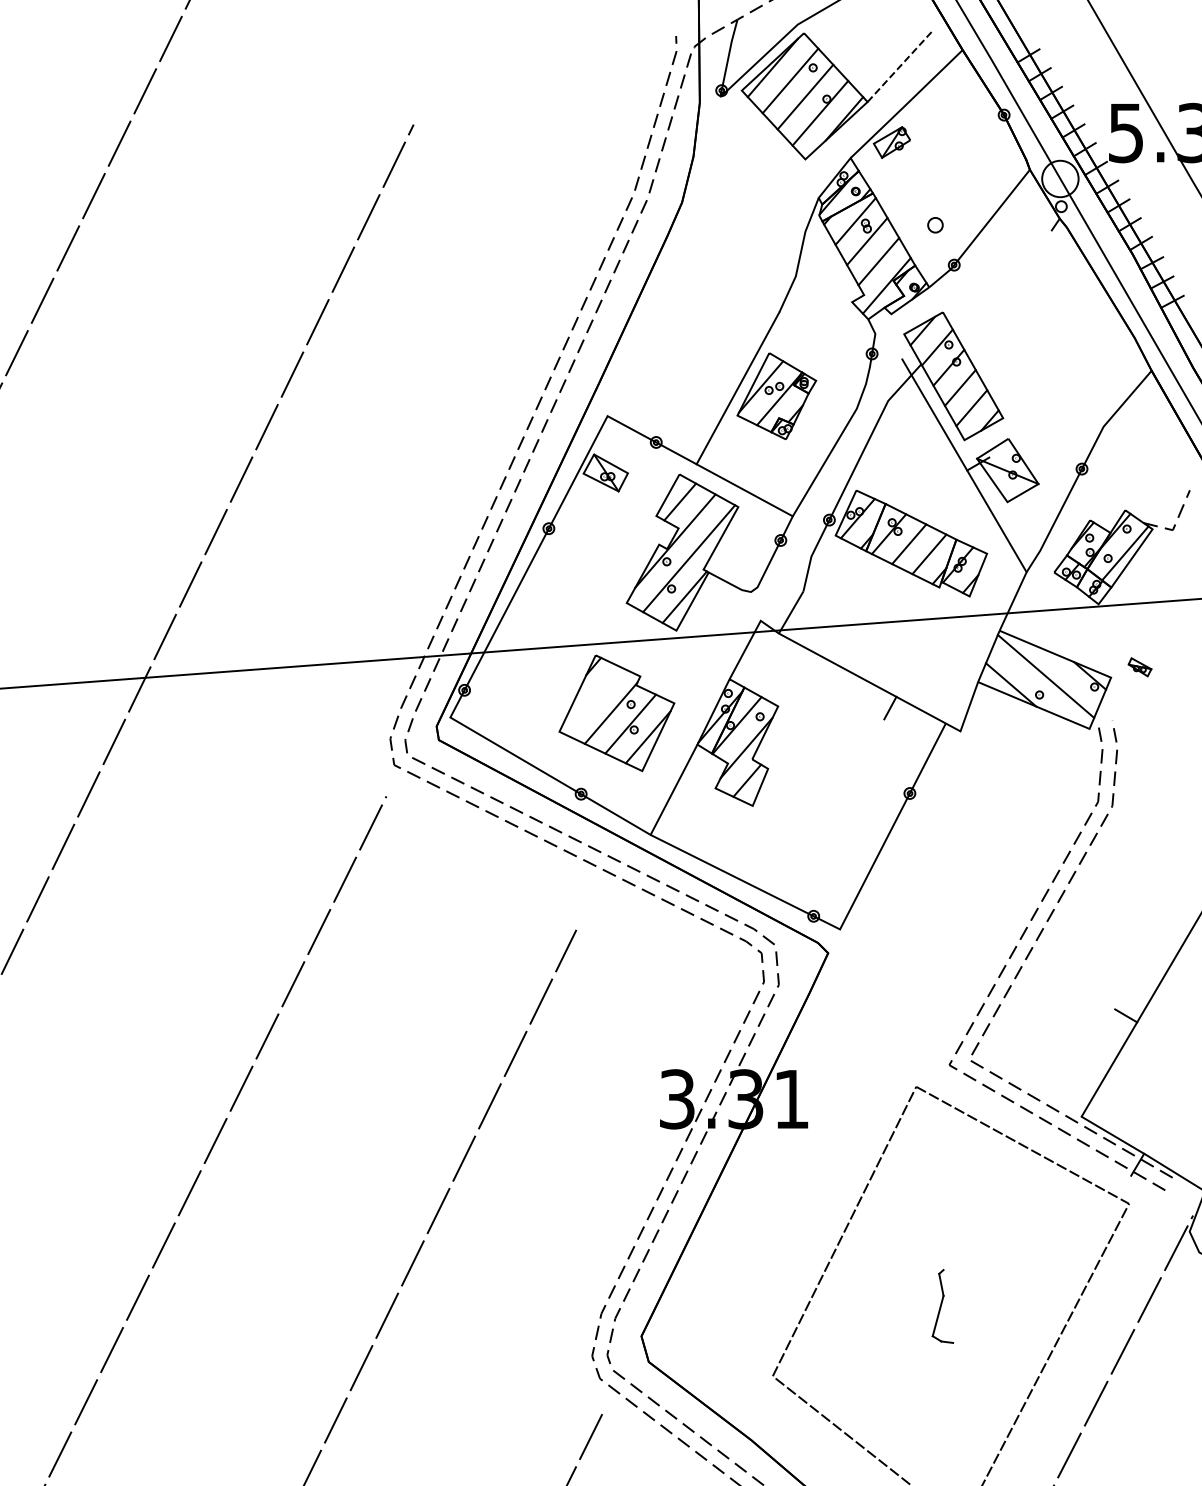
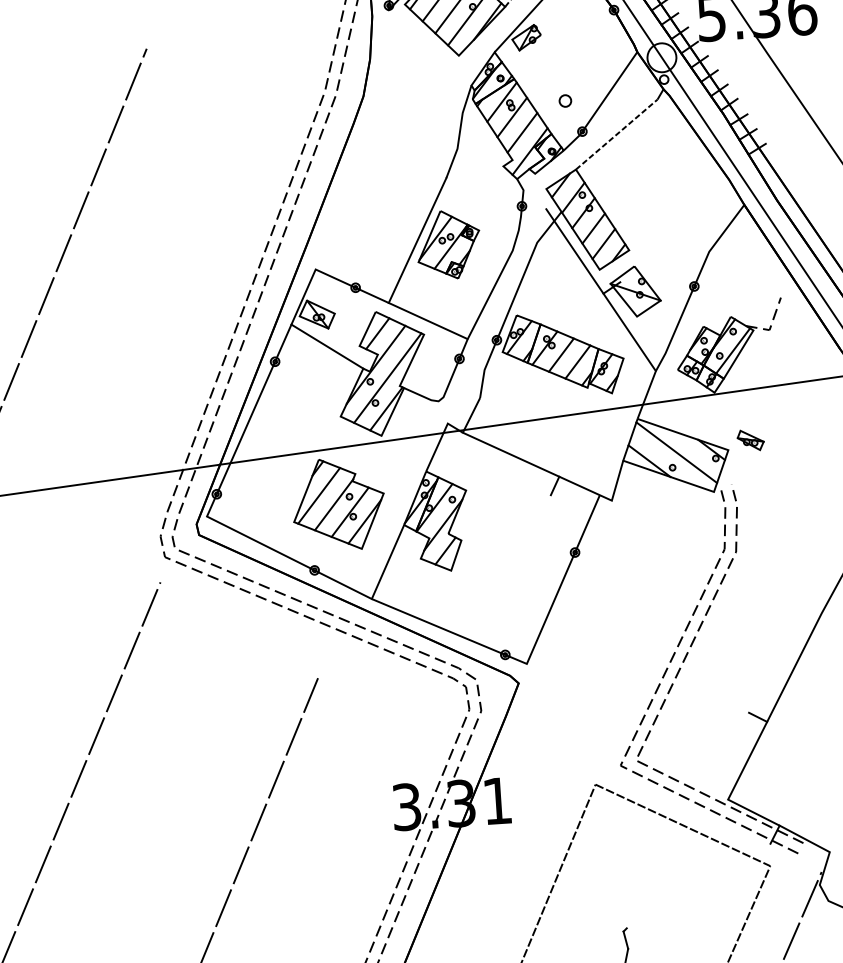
line: (996, 271) -> (616, 134), added
line: (615, 513) -> (327, 346), added
part: (1139, 667) -> (750, 440), size x1.43
line: (592, 700) -> (318, 495), added

